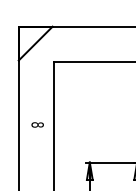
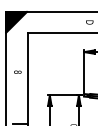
fill: (35, 42) -> (16, 21), added

